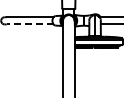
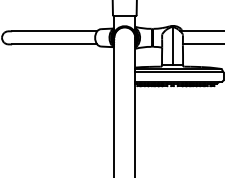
line: (29, 24) -> (53, 44), dashed -> solid

